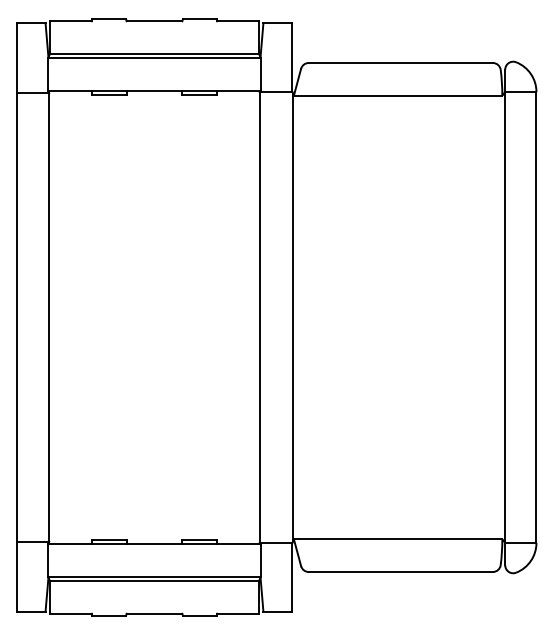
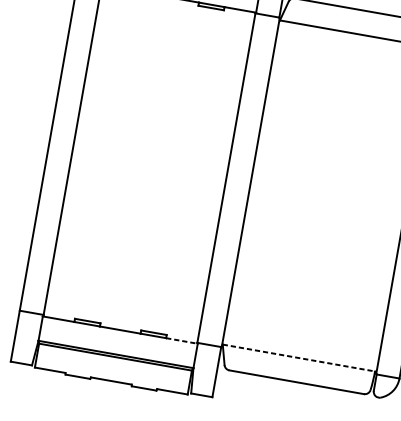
line: (398, 539) -> (299, 358), solid -> dashed
line: (238, 544) -> (181, 341), solid -> dashed

